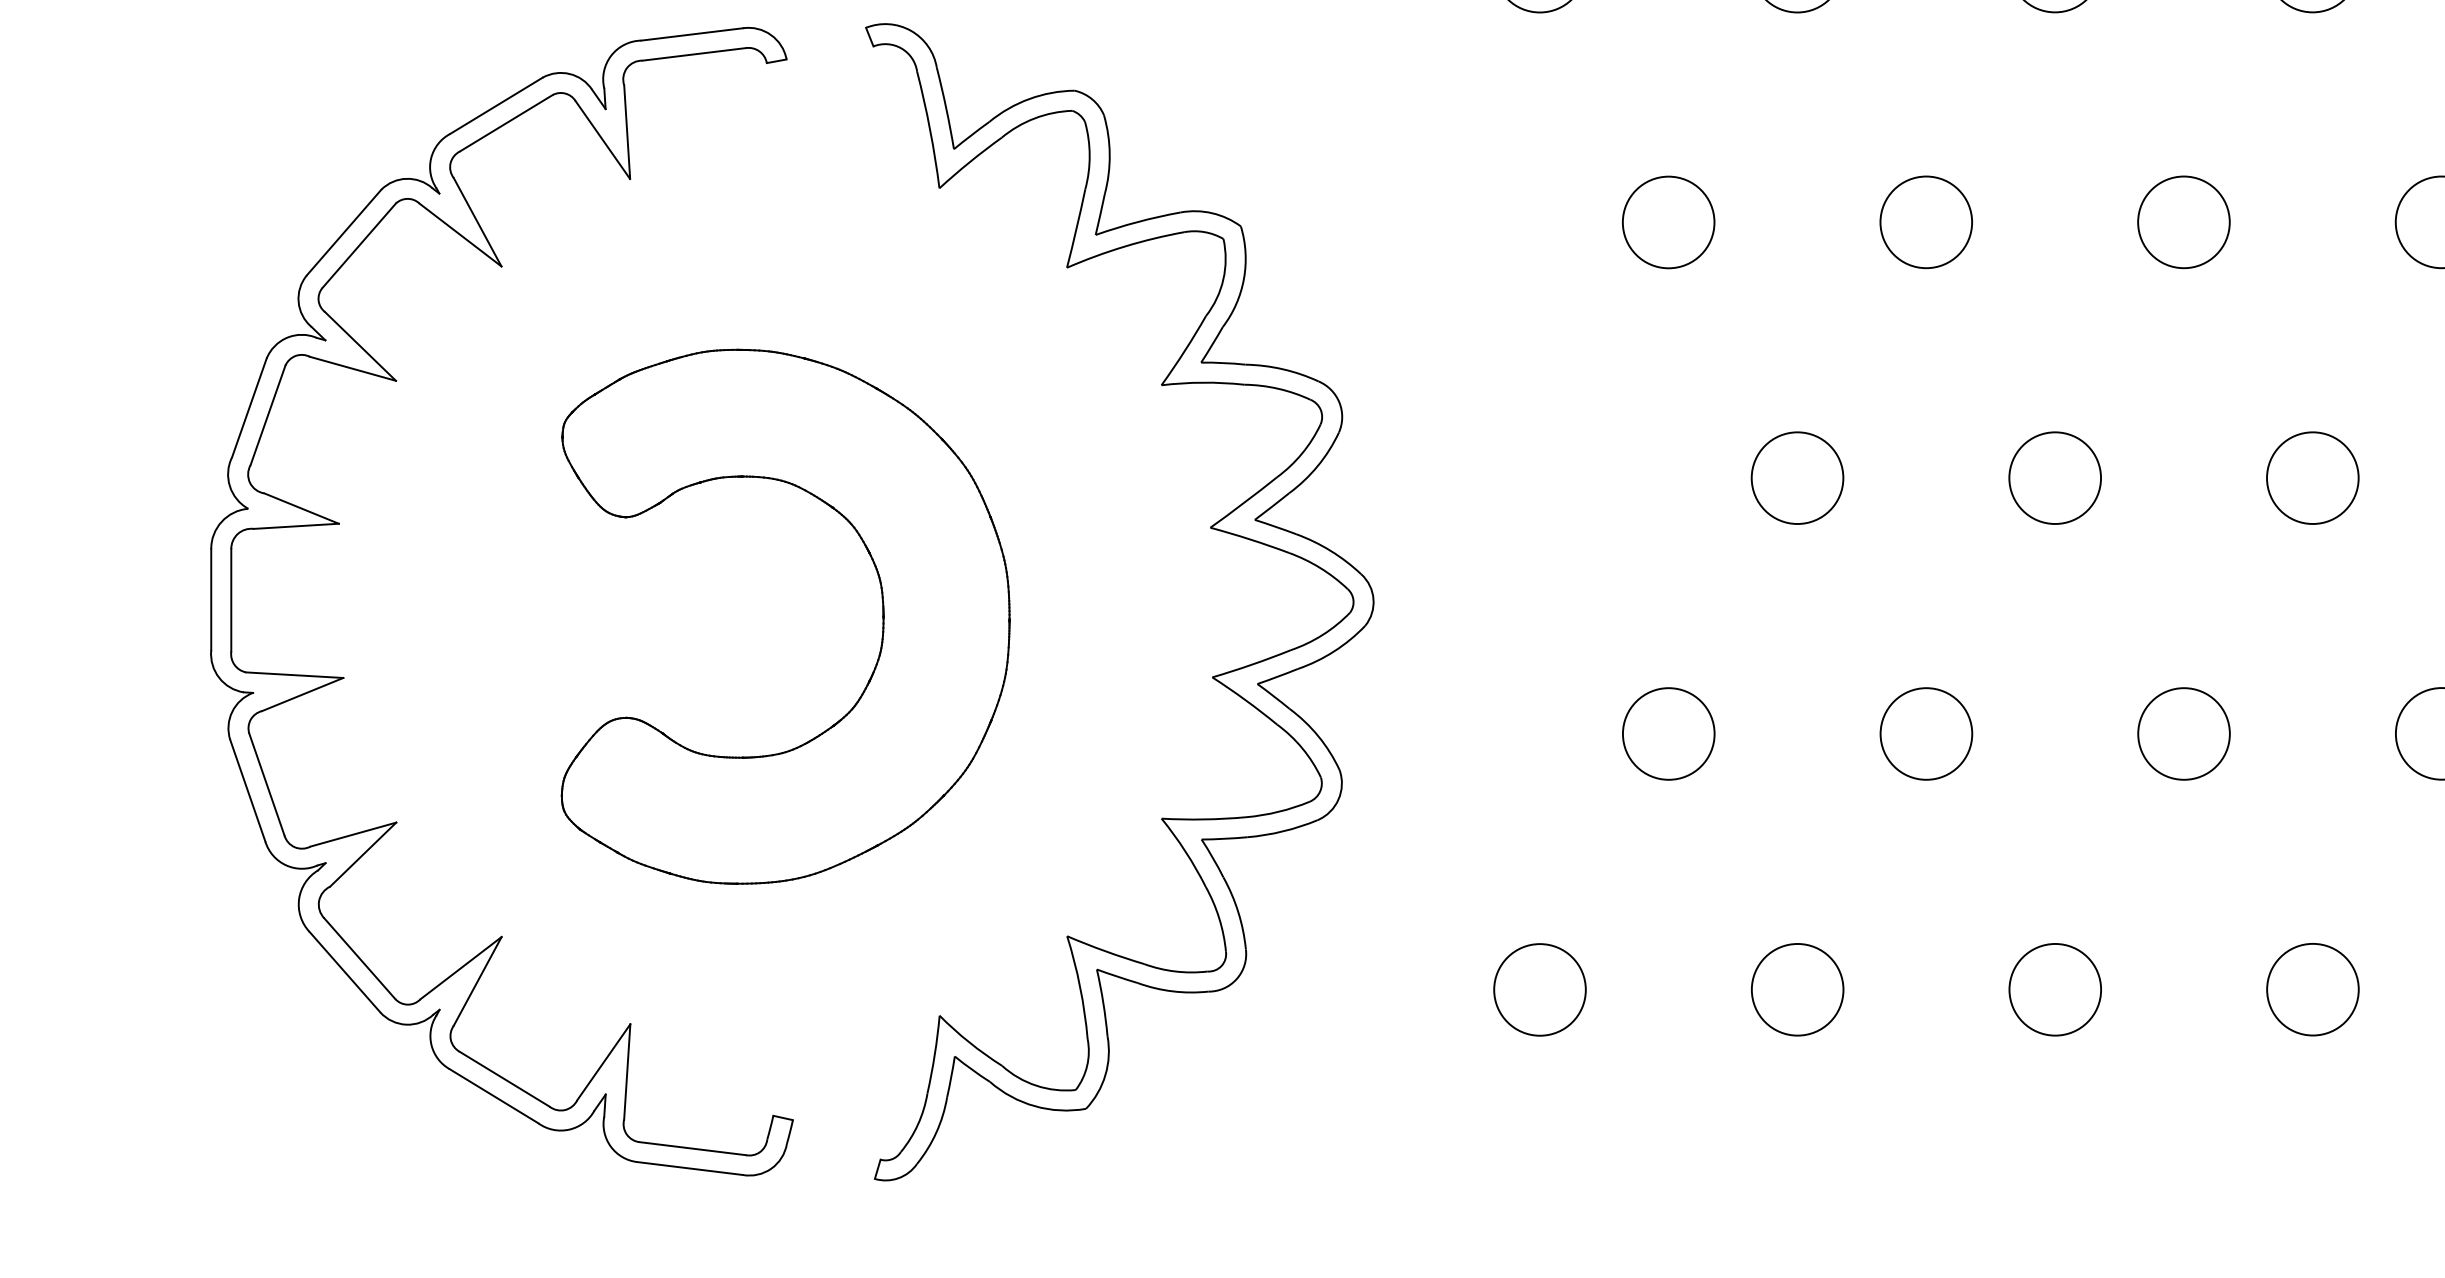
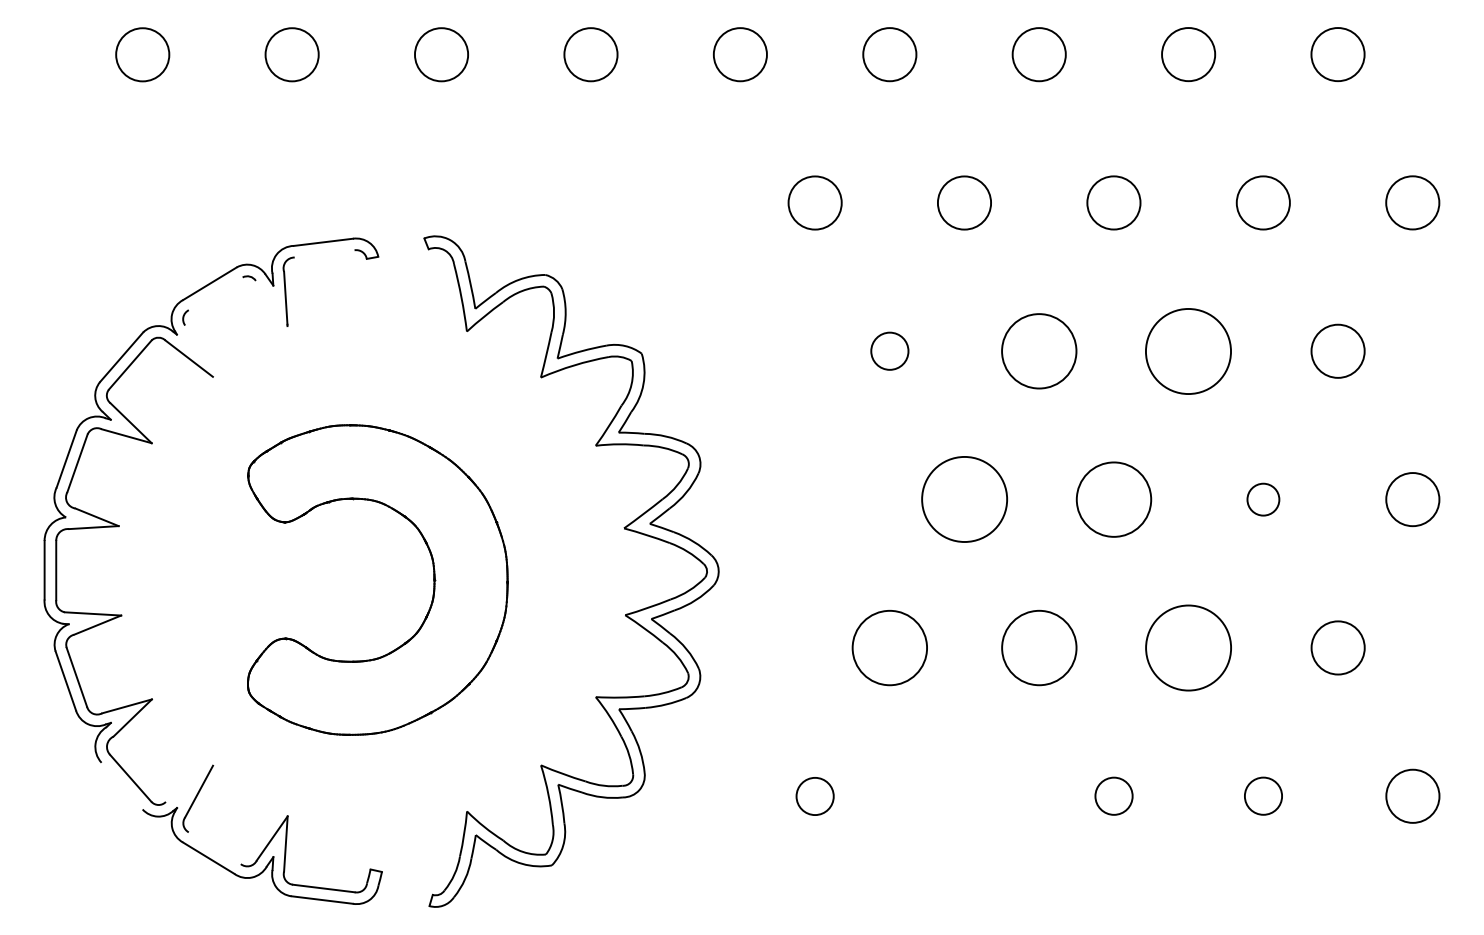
line: (693, 53) -> (324, 253), removed
line: (505, 122) -> (215, 293), removed
line: (602, 139) -> (271, 303), removed
line: (476, 220) -> (198, 350), removed
circle: (1668, 220) -> (889, 350), size x0.7
circle: (1924, 220) -> (1038, 350), size x1.4
circle: (2183, 220) -> (1188, 350), size x1.6
circle: (1797, 477) -> (964, 499), size x1.6
circle: (2054, 477) -> (1113, 499), size x1.4
circle: (2312, 477) -> (1263, 499), size x0.6
circle: (1668, 733) -> (889, 647), size x1.4
circle: (1924, 733) -> (1038, 647), size x1.4
circle: (2183, 733) -> (1188, 647), size x1.6
line: (461, 967) -> (189, 783), removed
line: (343, 971) -> (121, 785), removed
circle: (1797, 988) -> (964, 795), removed
circle: (2054, 988) -> (1113, 795), size x0.7
circle: (2312, 988) -> (1263, 795), size x0.7
circle: (1538, 989) -> (814, 796), size x0.7
line: (504, 1079) -> (214, 848), removed

